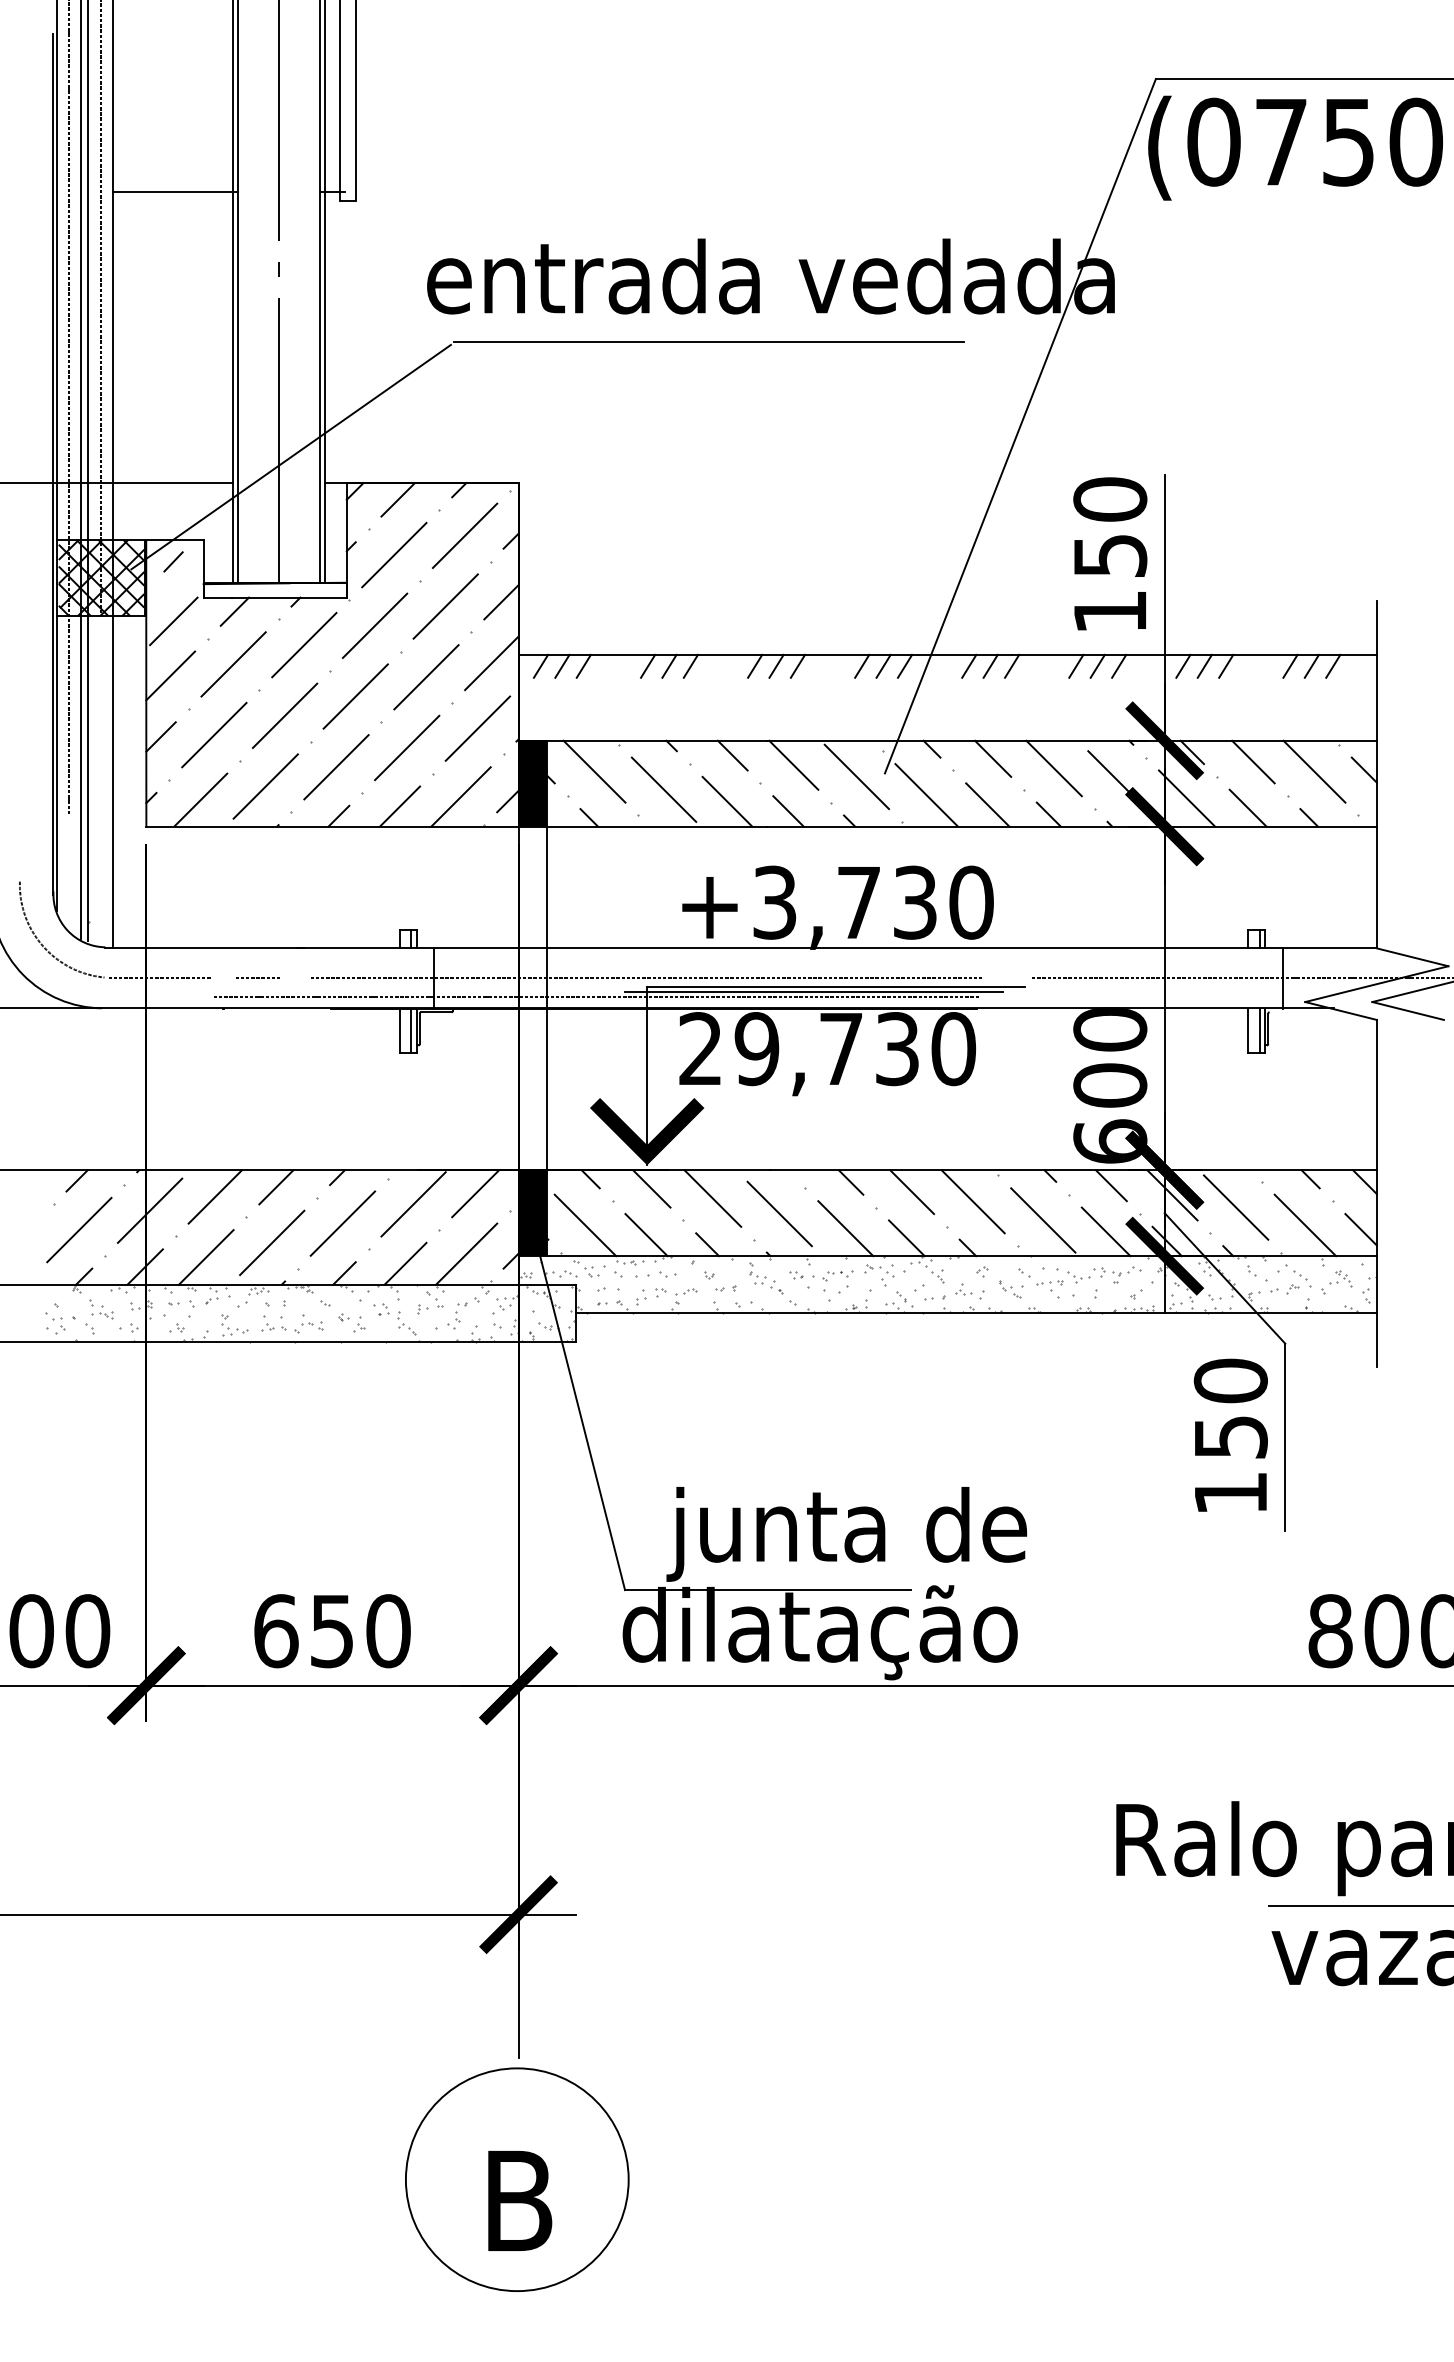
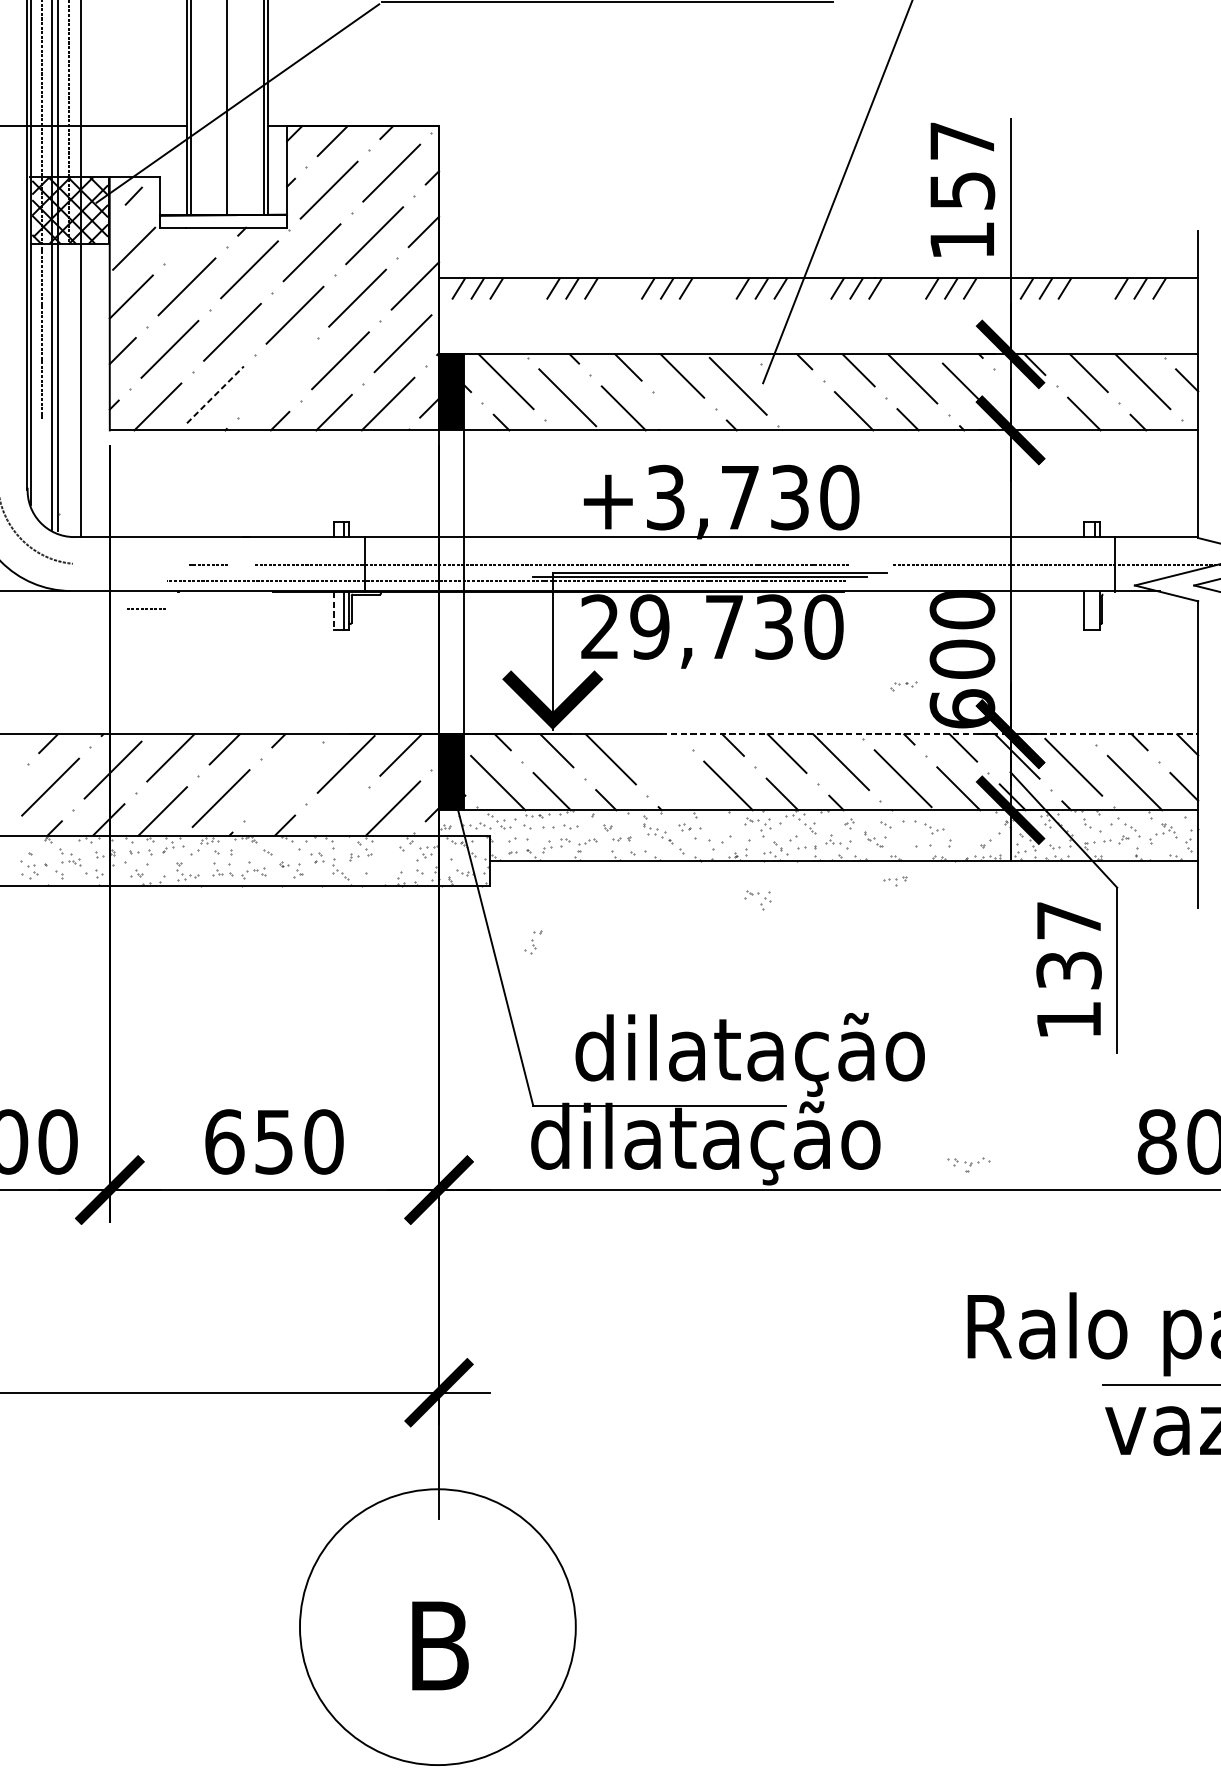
text: (1110, 499) -> (962, 141), 150 -> 157
line: (234, 611) -> (187, 240), removed
line: (336, 767) -> (277, 378), removed
line: (266, 786) -> (216, 394), solid -> dashed
line: (926, 795) -> (799, 402), removed
line: (1186, 798) -> (1029, 405), removed
line: (788, 811) -> (677, 416), removed
line: (159, 978) -> (121, 564), removed
line: (187, 1027) -> (146, 608), added
line: (1259, 1030) -> (1094, 610), removed
line: (399, 1031) -> (333, 611), solid -> dashed
line: (1073, 1170) -> (929, 734), solid -> dashed
line: (779, 1213) -> (669, 772), removed
line: (342, 1223) -> (283, 781), removed
line: (405, 1263) -> (339, 816), removed
part: (1117, 1274) -> (968, 1164), moved
part: (837, 1275) -> (903, 685), moved
part: (1049, 1285) -> (895, 881), moved
part: (457, 1315) -> (533, 942), moved
part: (879, 1358) -> (758, 900), added
text: (1230, 1408) -> (1068, 945), 150 -> 137
text: (866, 1533) -> (746, 1055), junta de -> dilatação
circle: (516, 2179) -> (437, 1626), size x1.4

